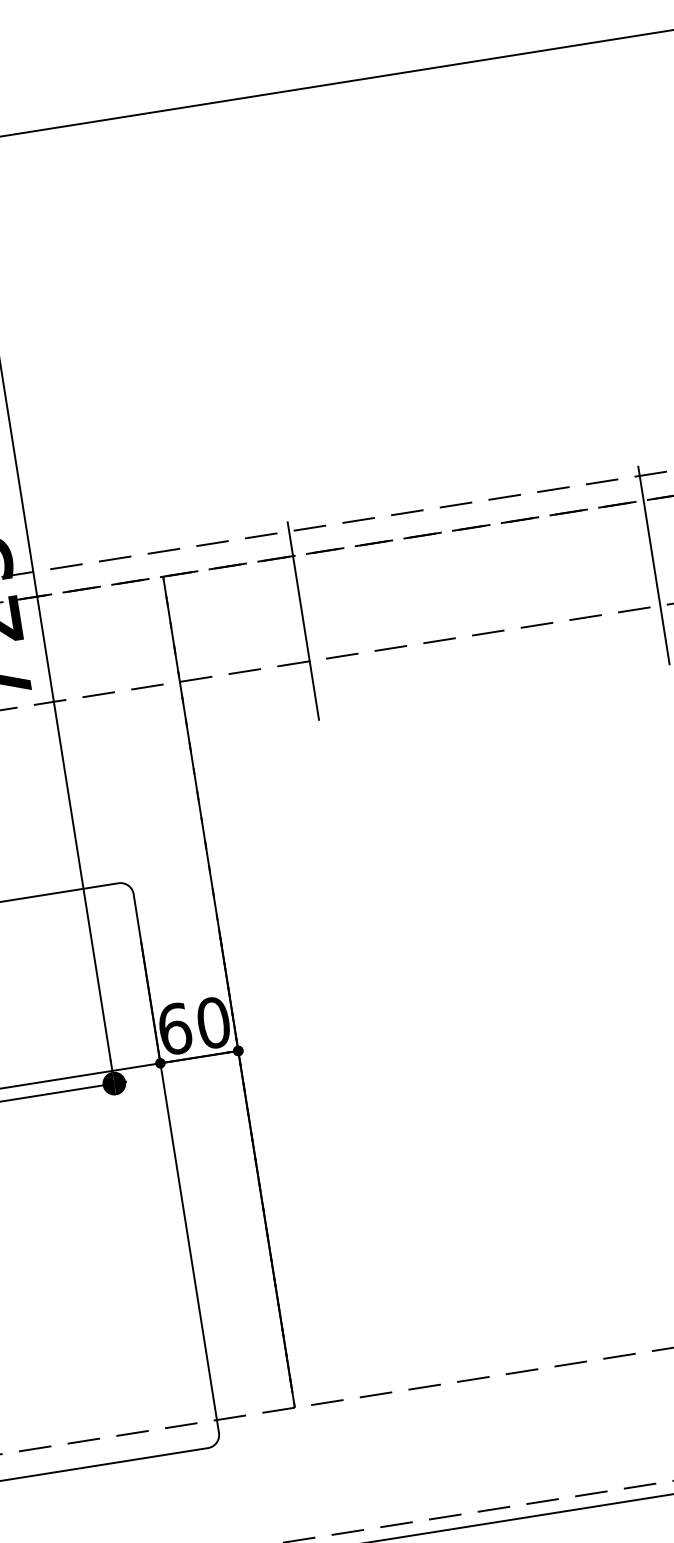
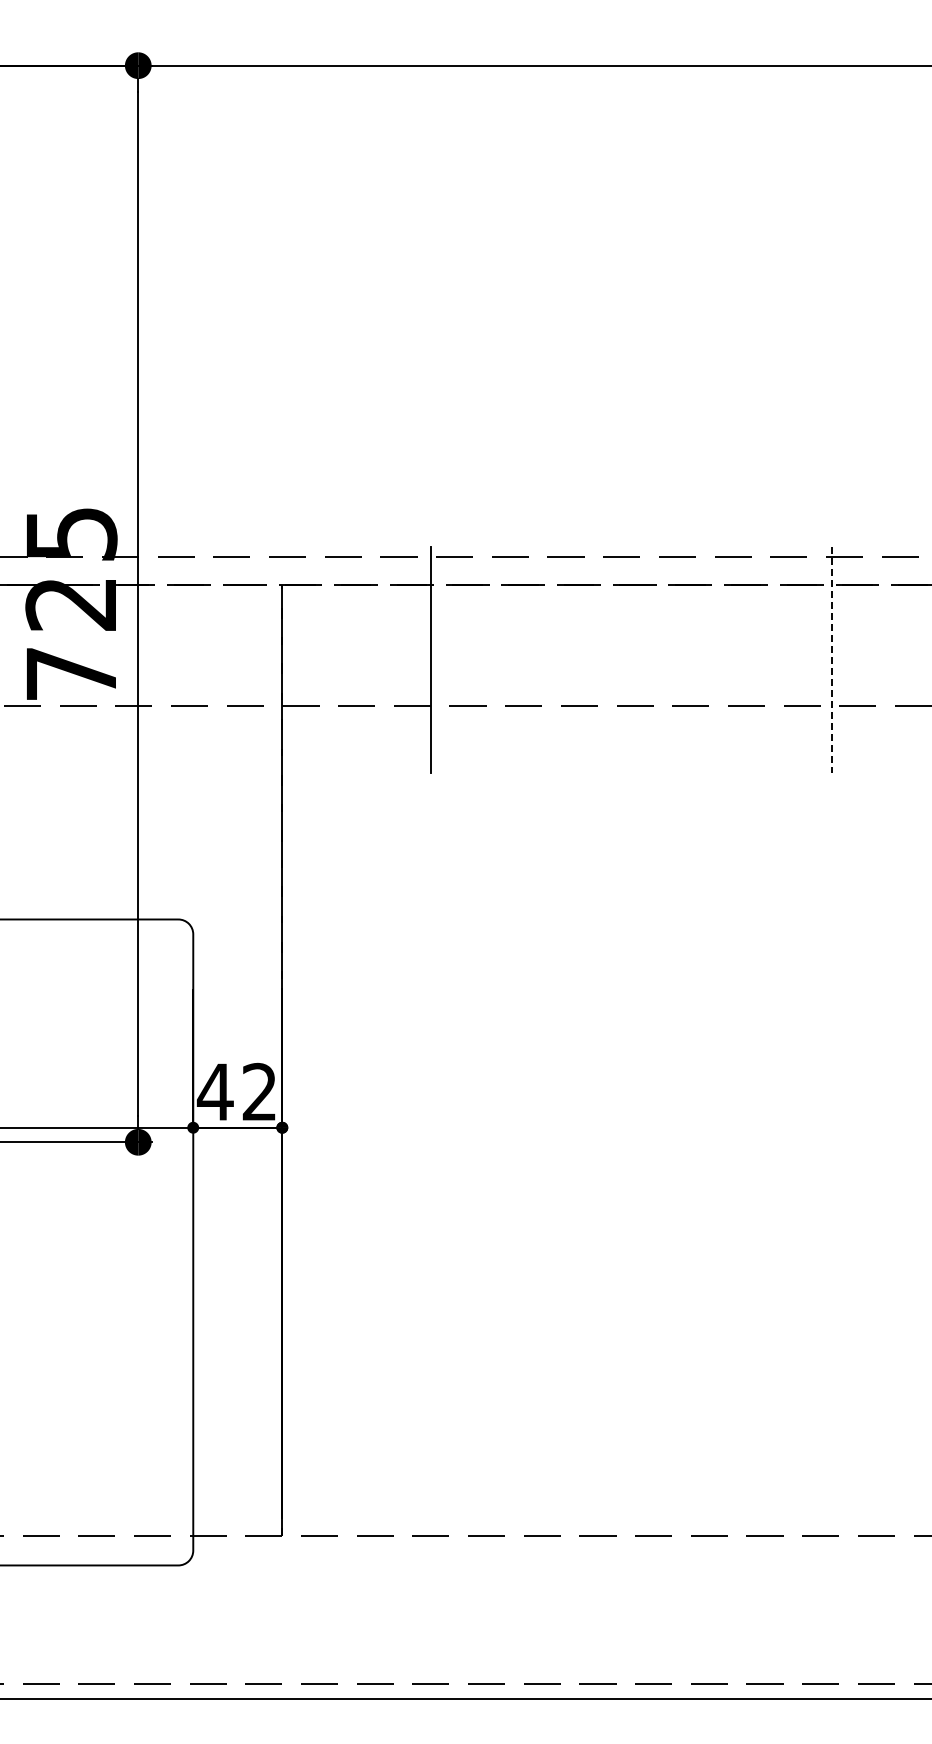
line: (653, 565) -> (831, 659), solid -> dashed
text: (193, 1025) -> (236, 1091), 60 -> 42

